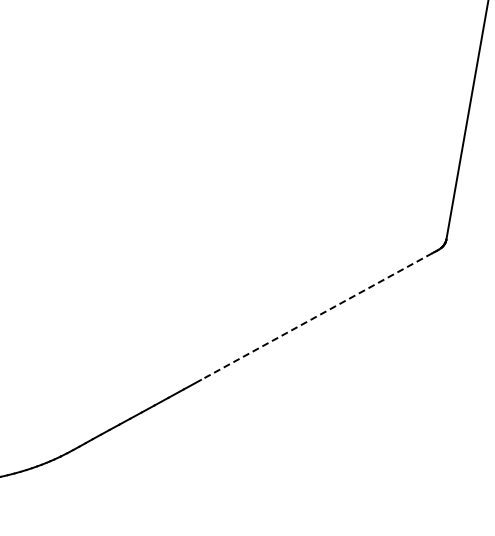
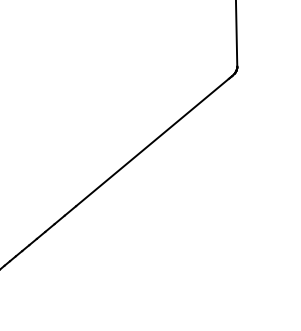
line: (316, 316) -> (152, 142), dashed -> solid

